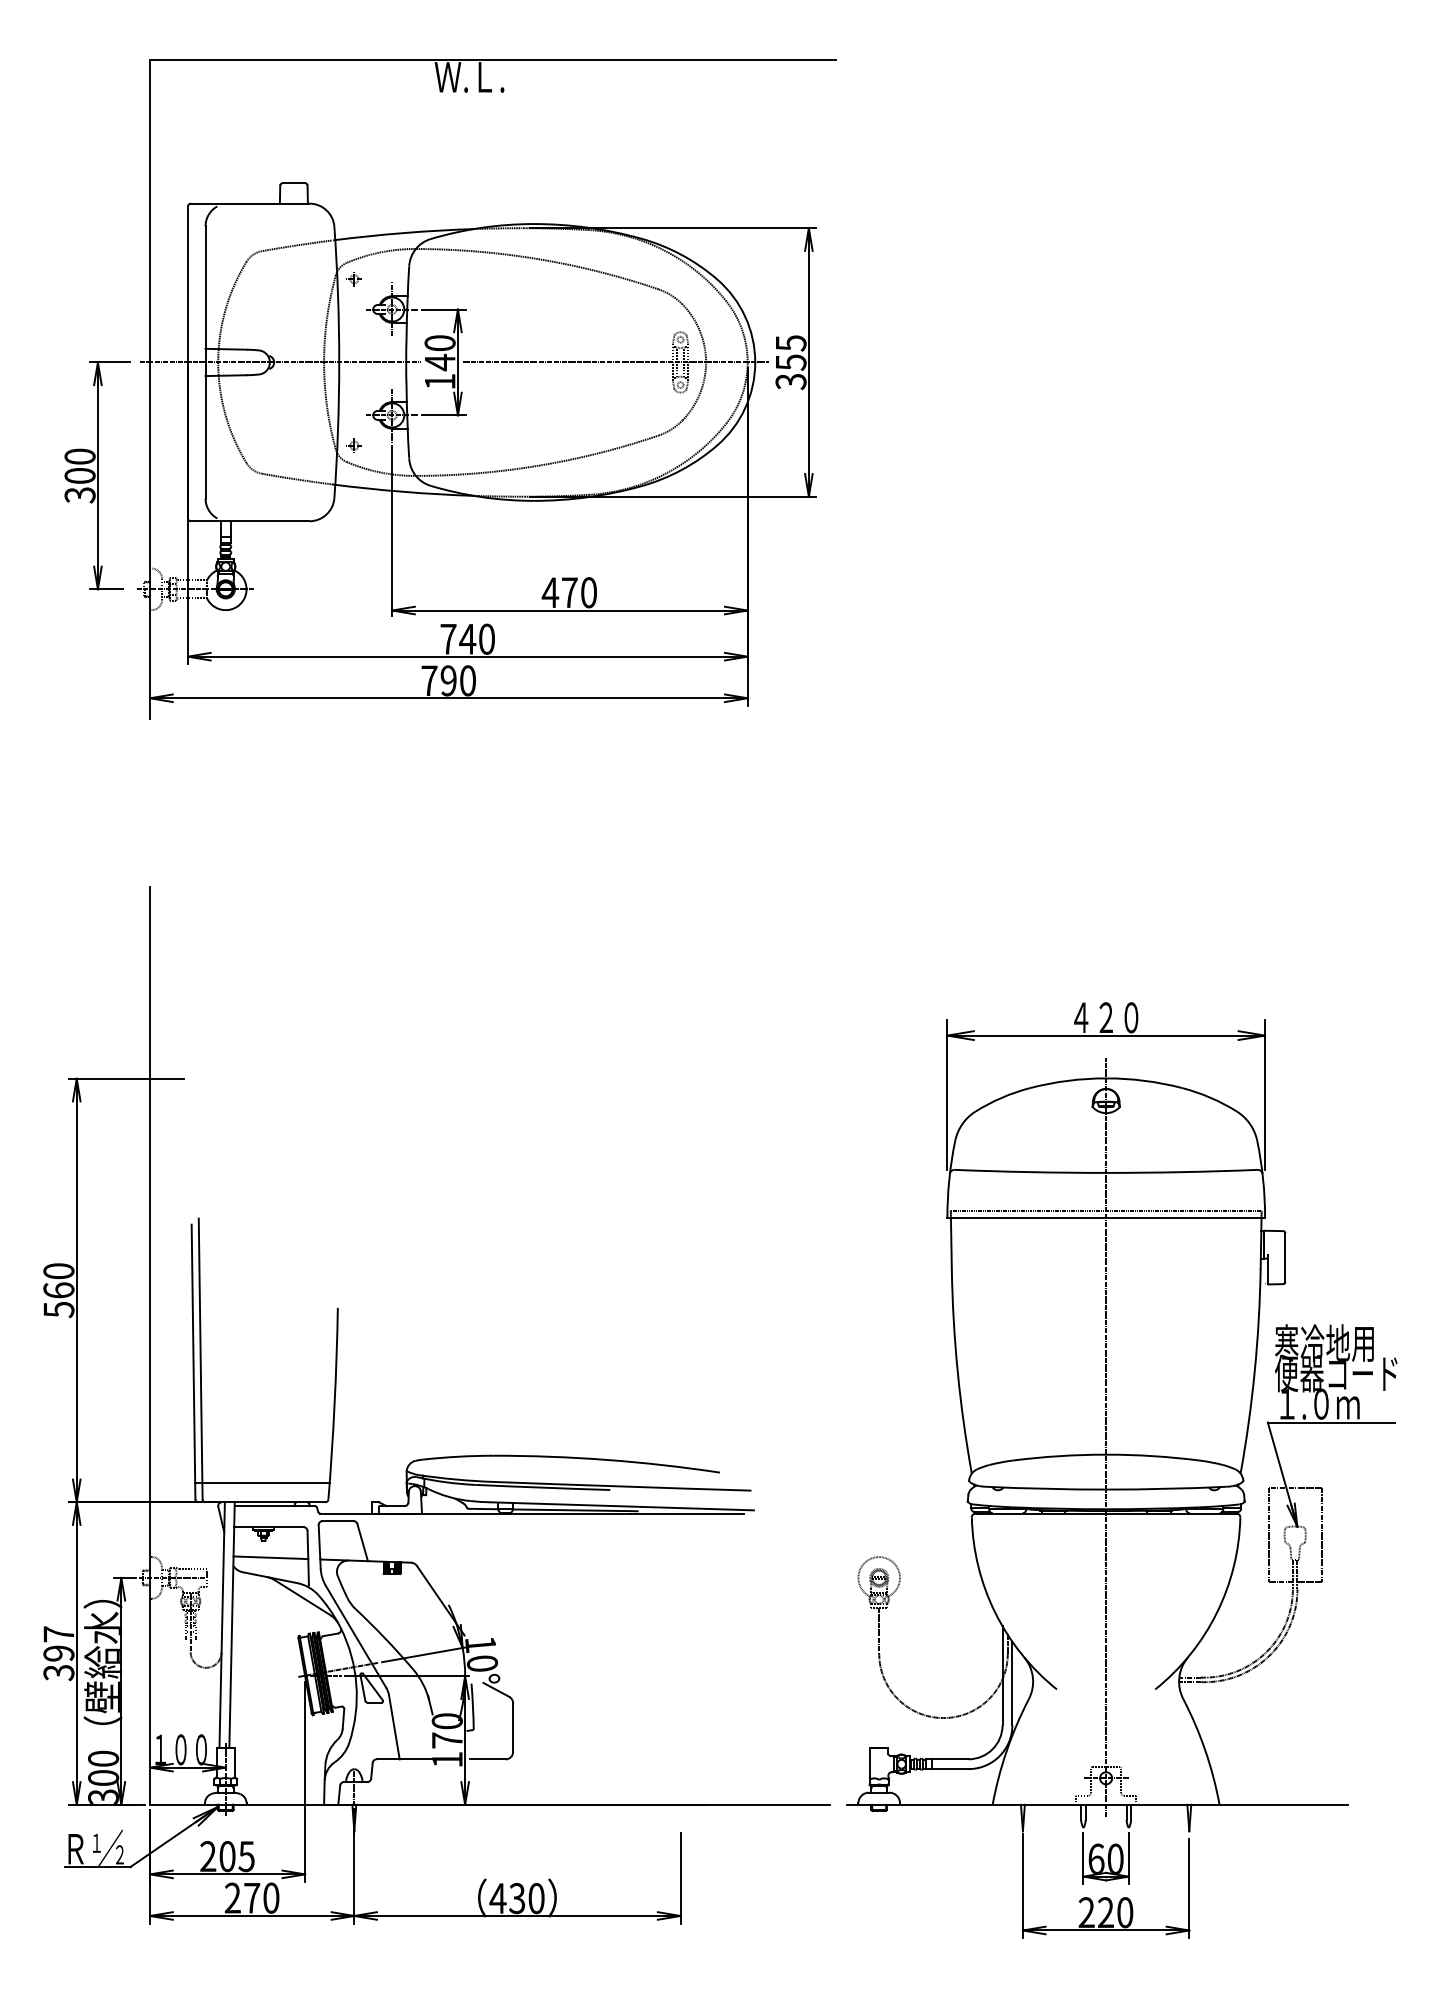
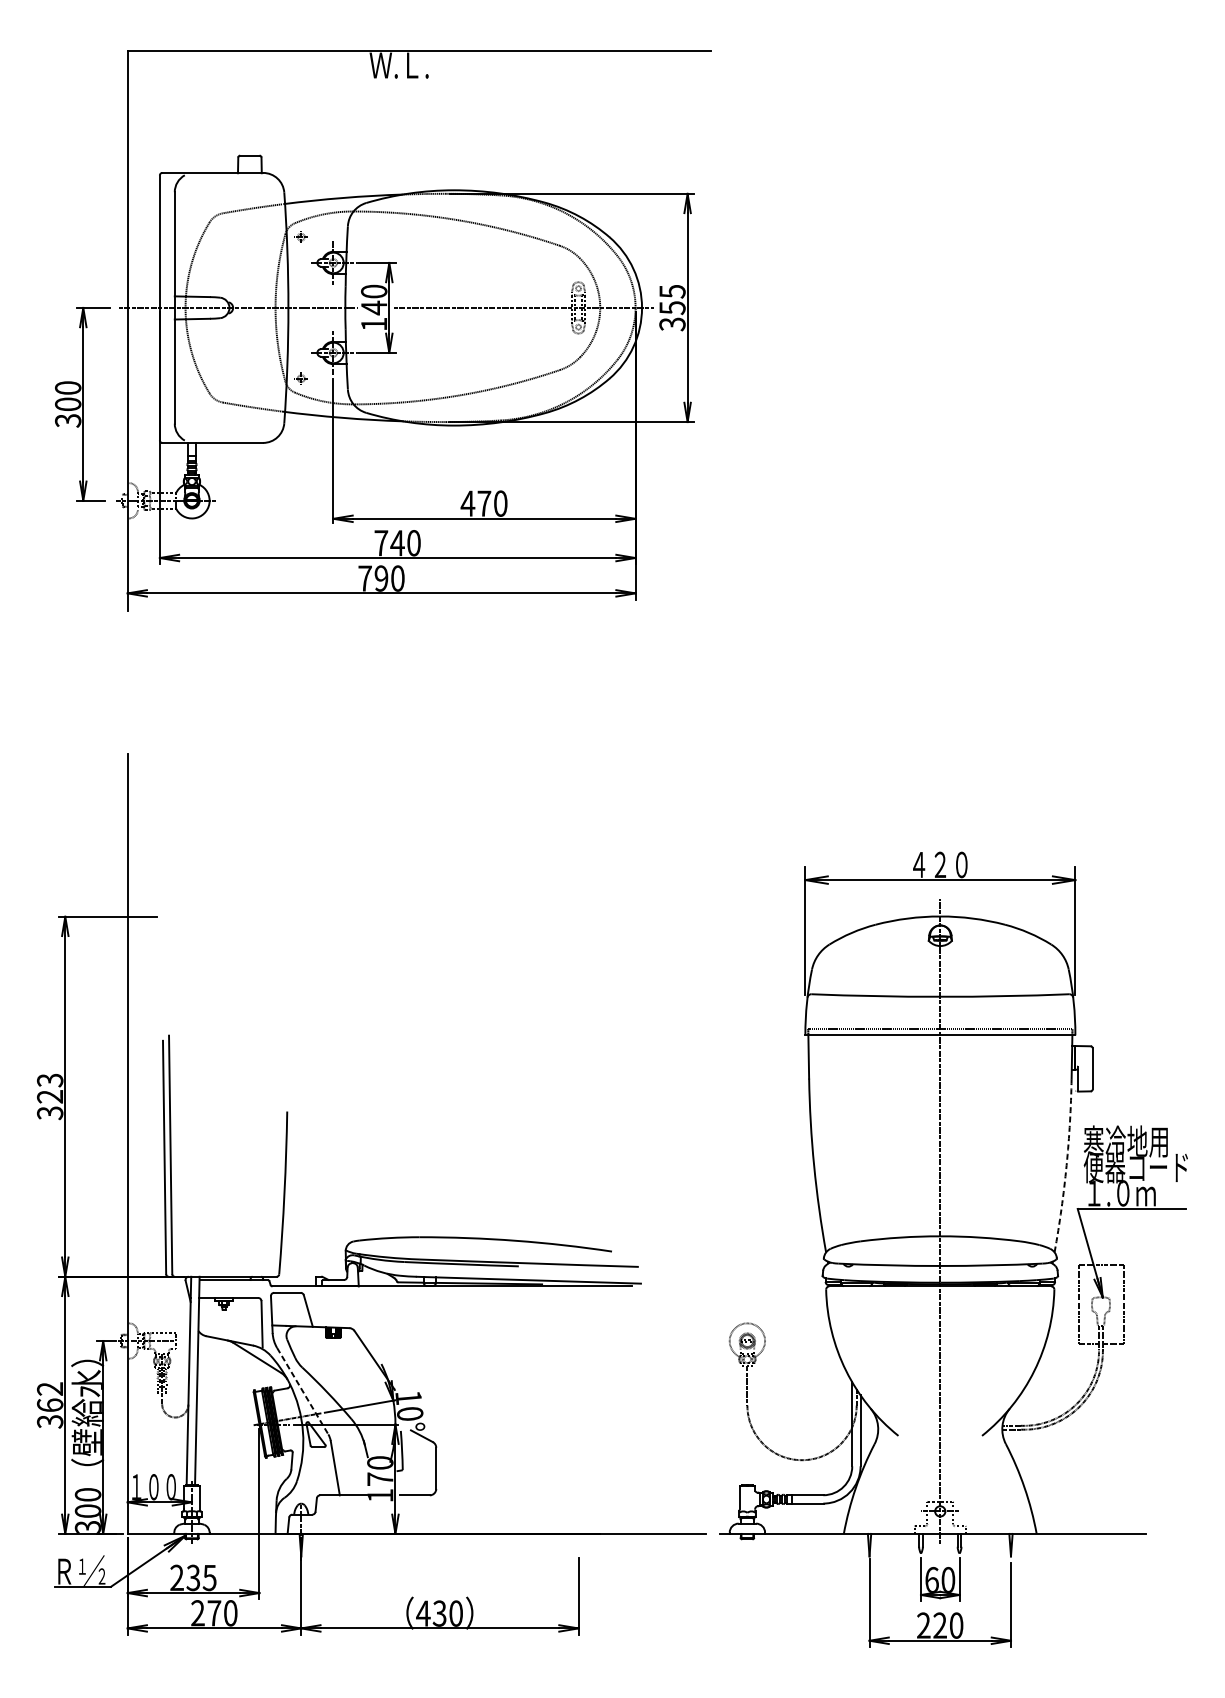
text: (58, 1290) -> (49, 1096), 560 -> 323
arc: (1254, 1371) -> (1066, 1165), solid -> dashed
line: (262, 1483) -> (223, 1260), removed
line: (270, 1557) -> (230, 1323), removed
line: (356, 1637) -> (303, 1391), solid -> dashed
text: (58, 1643) -> (49, 1396), 397 -> 362
text: (227, 1856) -> (193, 1577), 205 -> 235

